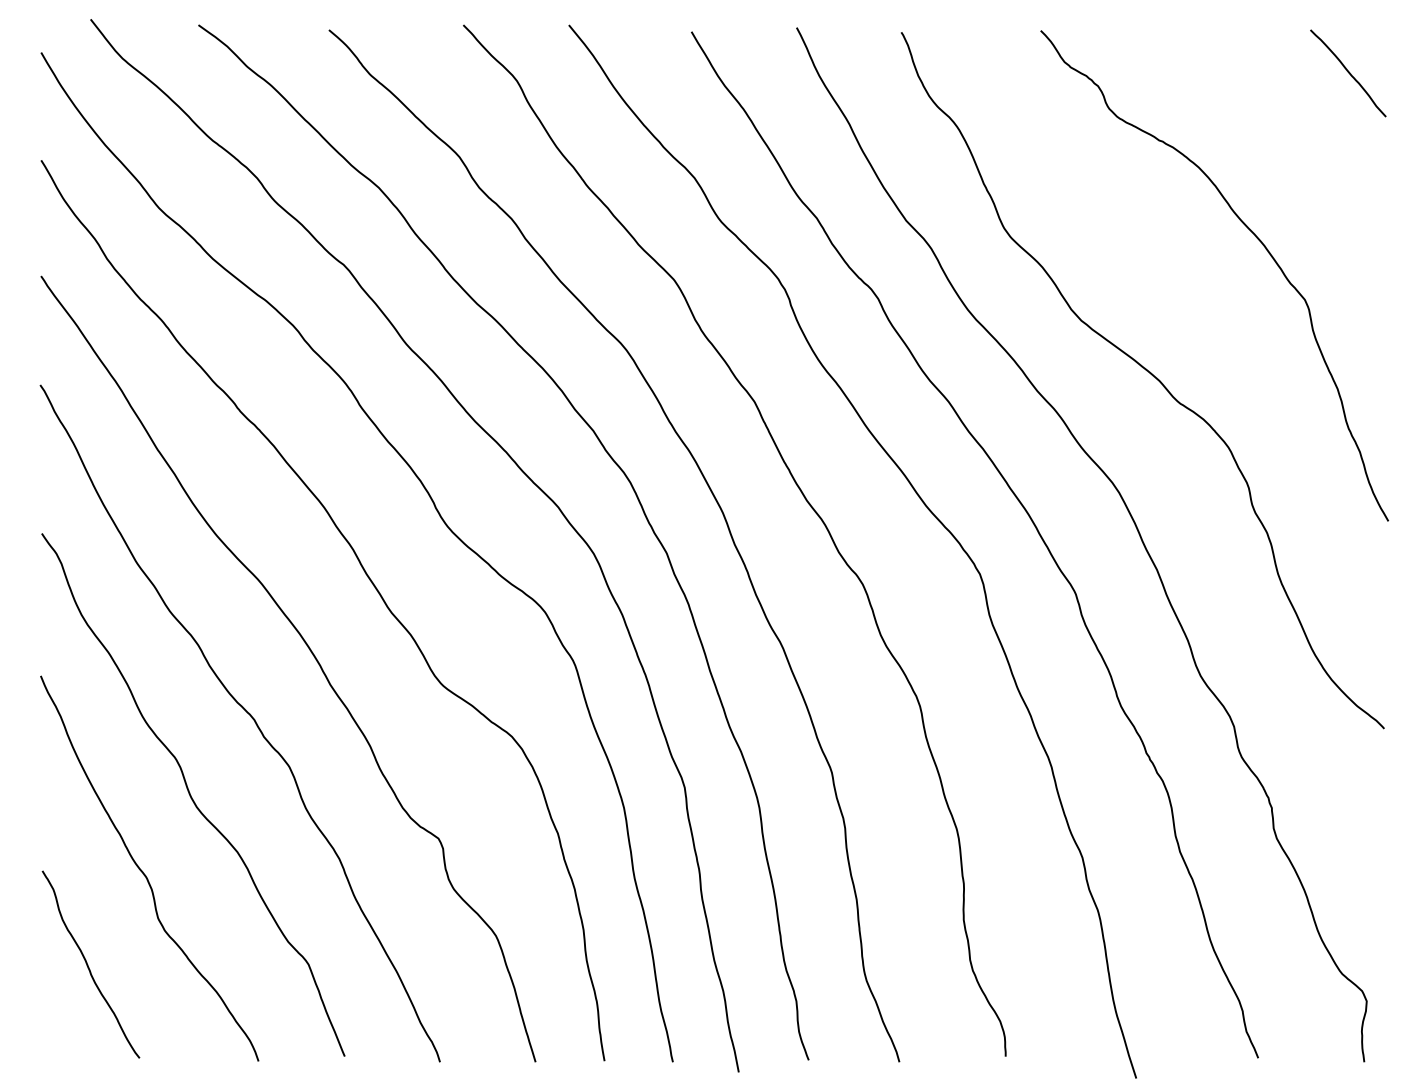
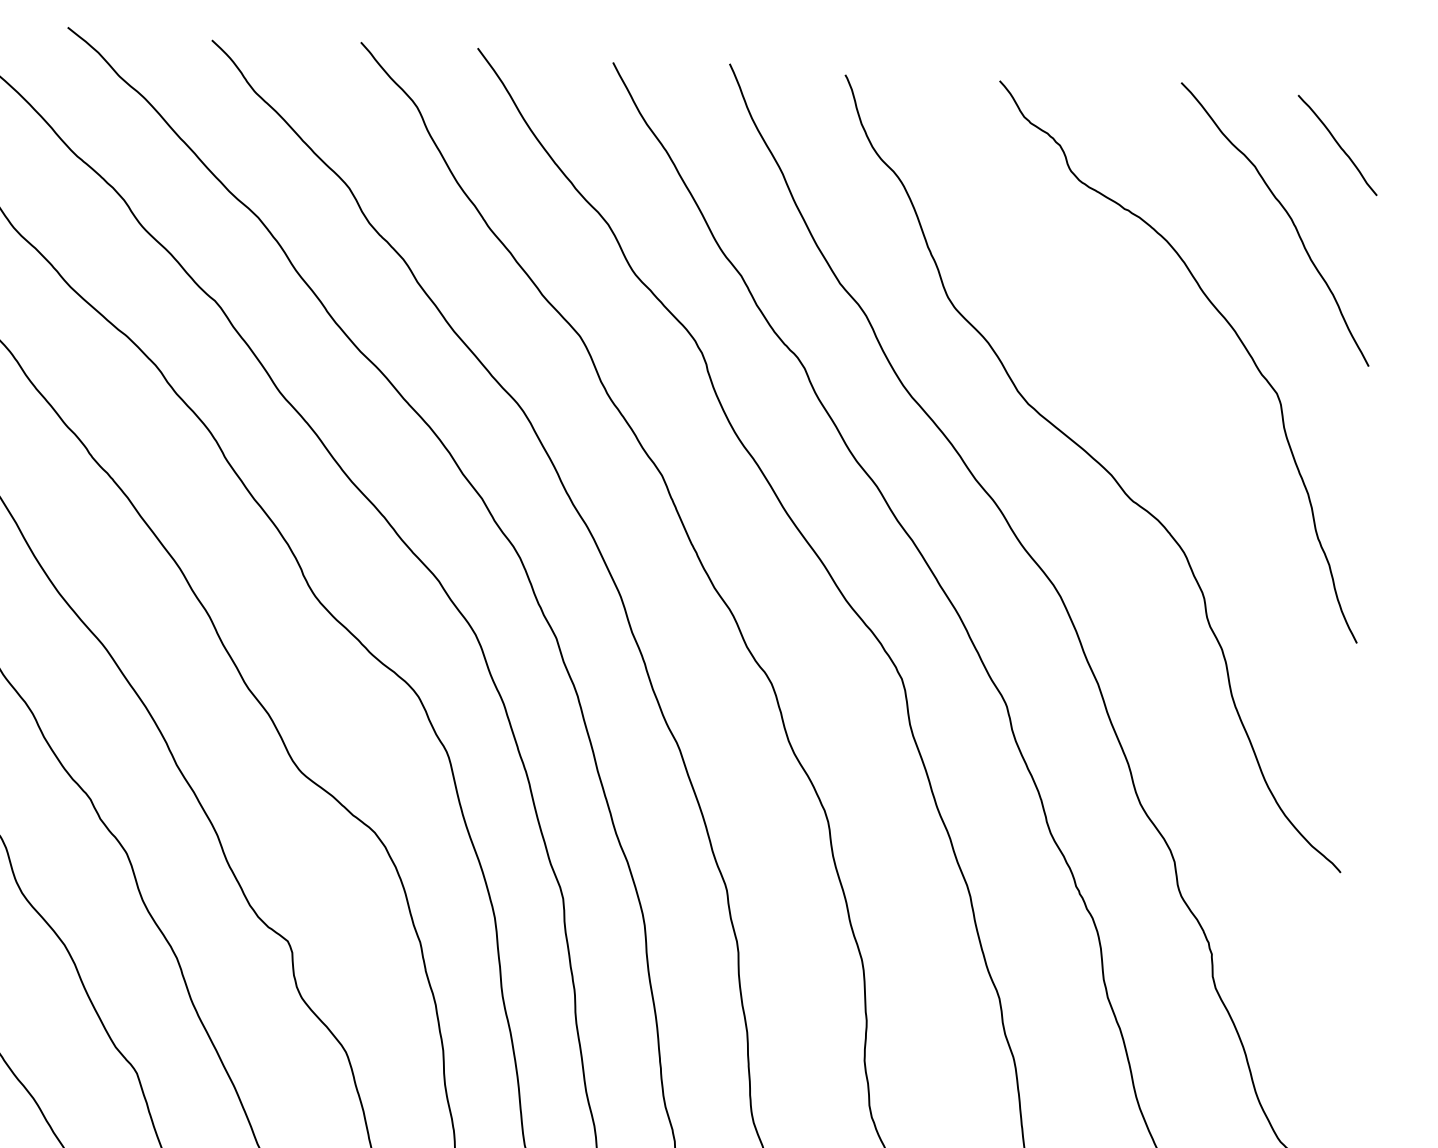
curve: (1307, 140) -> (1288, 217), added

